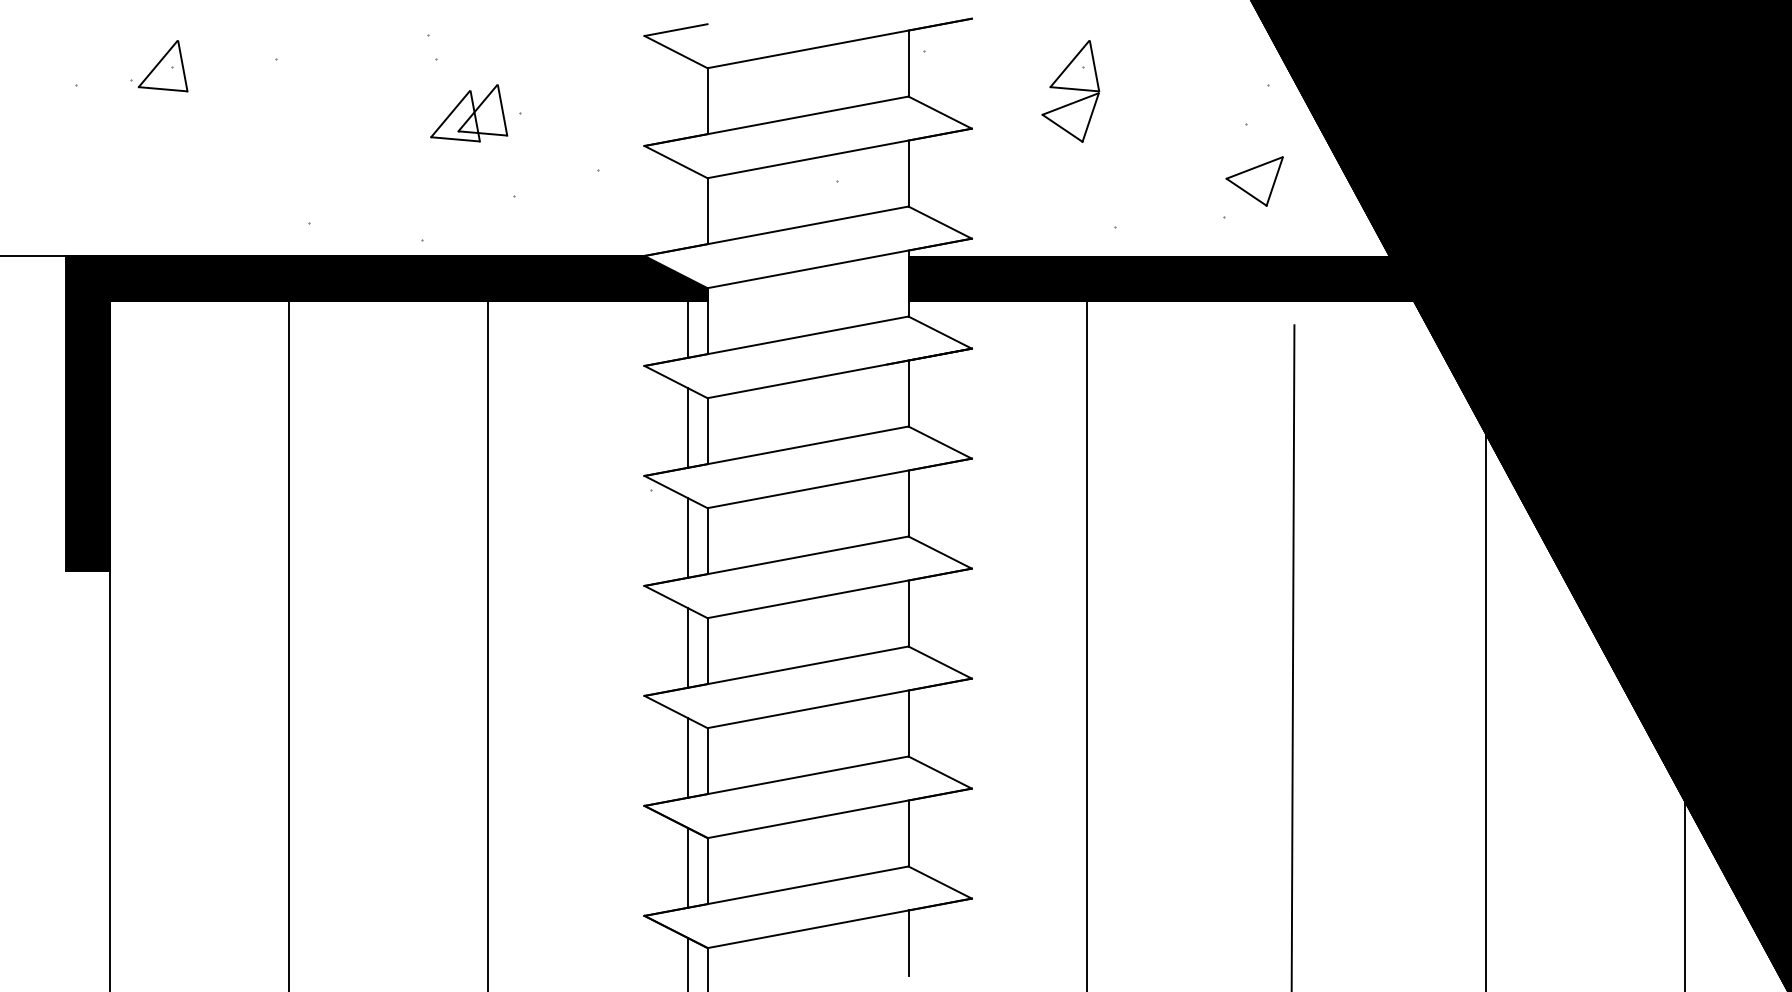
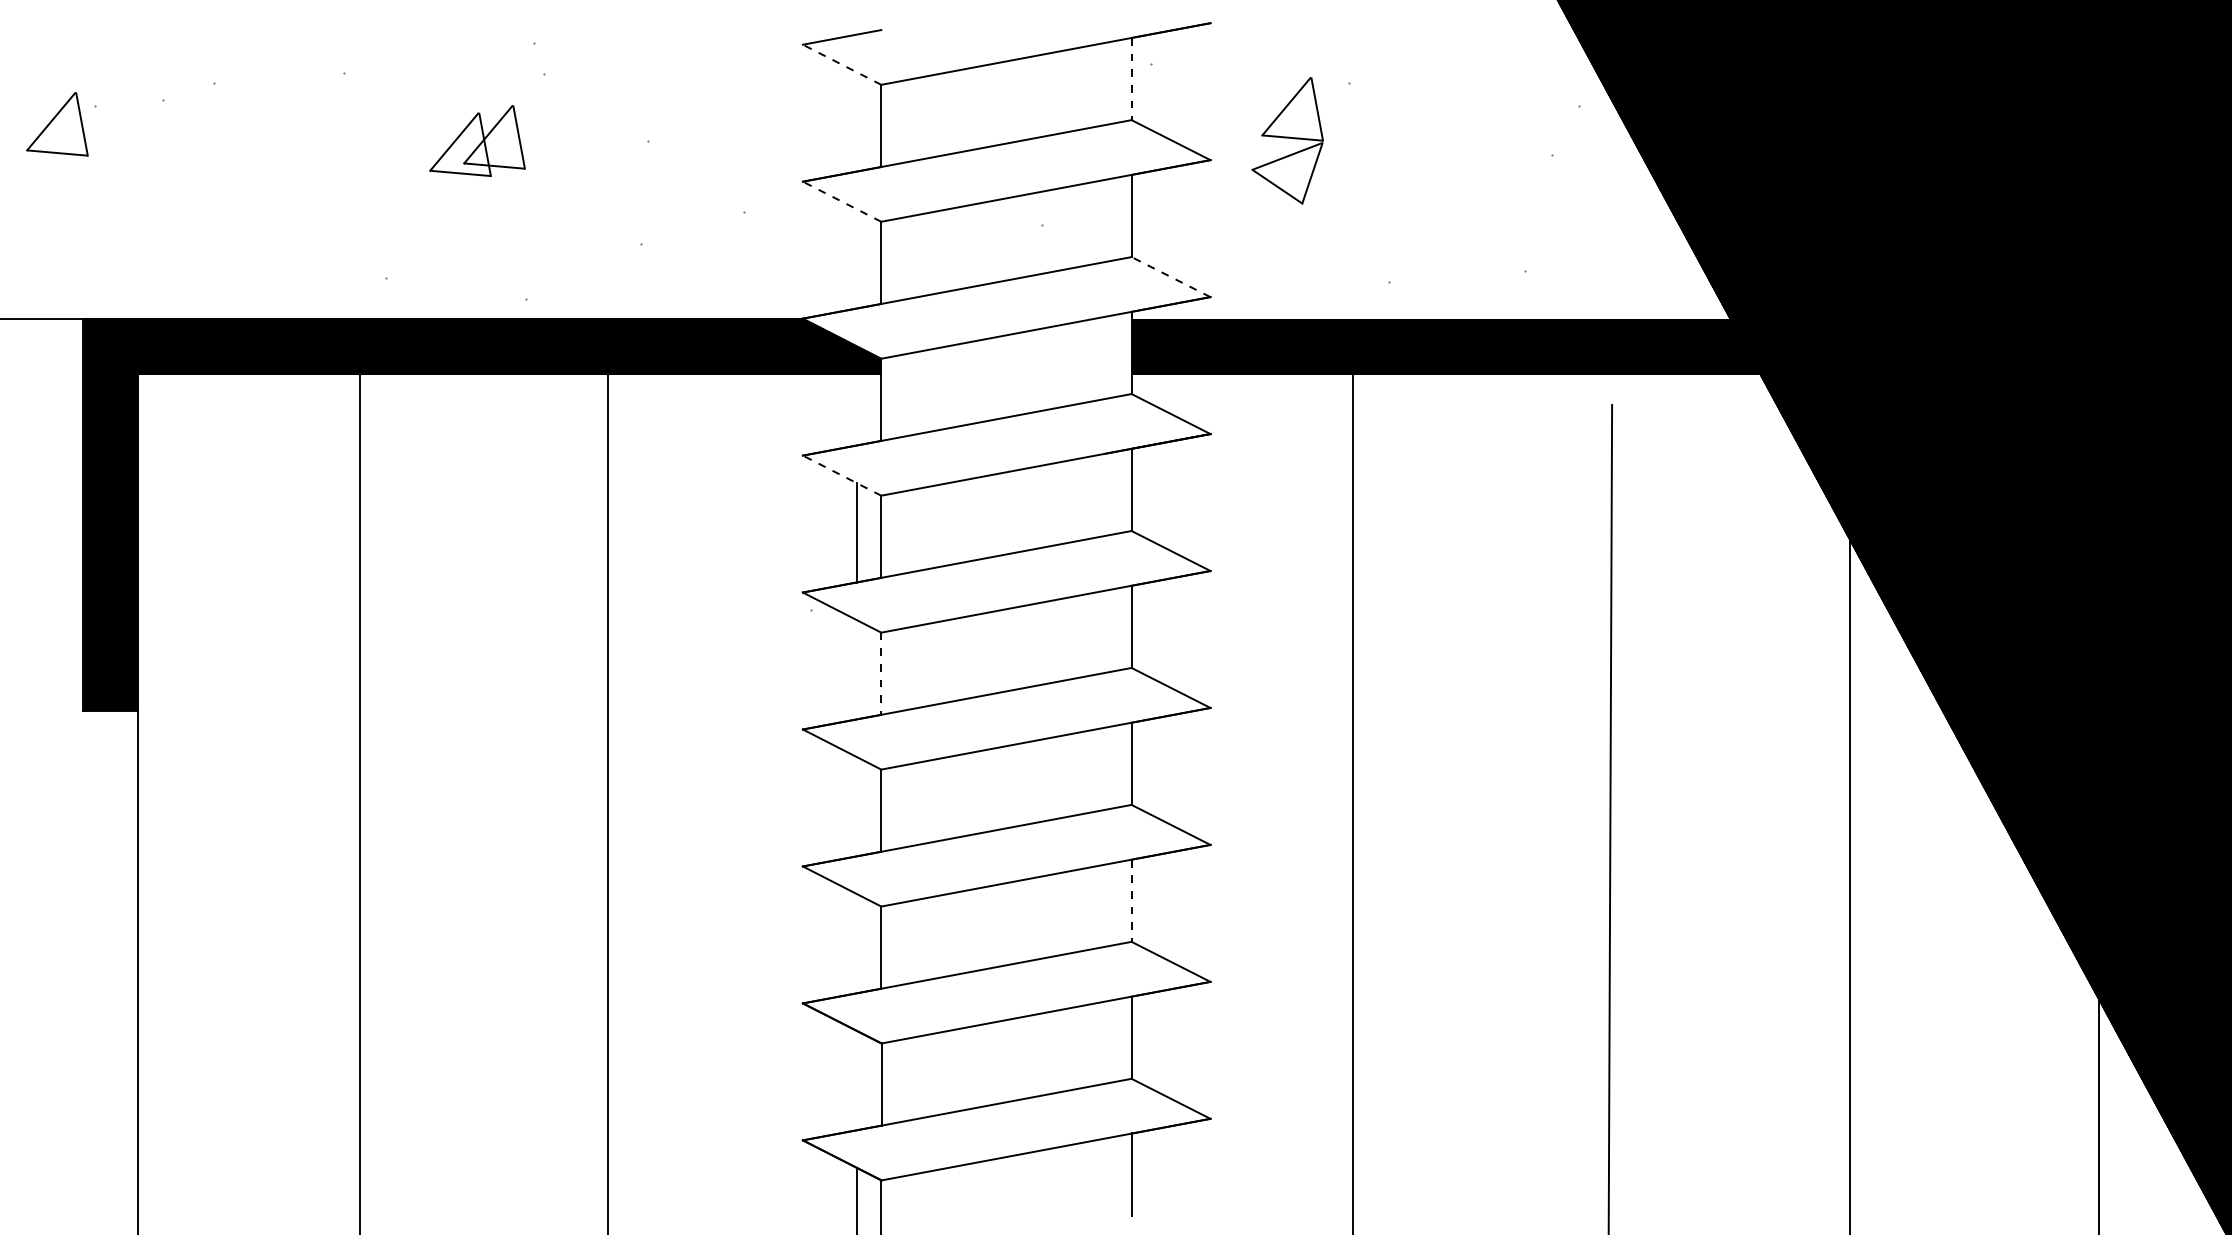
line: (675, 51) -> (841, 64), solid -> dashed
line: (908, 63) -> (1131, 79), solid -> dashed
part: (163, 66) -> (57, 124), moved
part: (1070, 91) -> (1287, 140), moved
part: (469, 112) -> (477, 140), moved
line: (675, 161) -> (841, 201), solid -> dashed
part: (1254, 181) -> (1562, 225), removed
line: (939, 222) -> (1170, 276), solid -> dashed
line: (687, 328) -> (856, 409), removed
line: (675, 381) -> (841, 475), solid -> dashed
line: (687, 537) -> (856, 669), removed
line: (707, 541) -> (881, 674), solid -> dashed
line: (687, 647) -> (856, 806), removed
line: (908, 724) -> (1131, 901), solid -> dashed
line: (687, 757) -> (856, 943), removed
line: (687, 867) -> (856, 1080), removed

